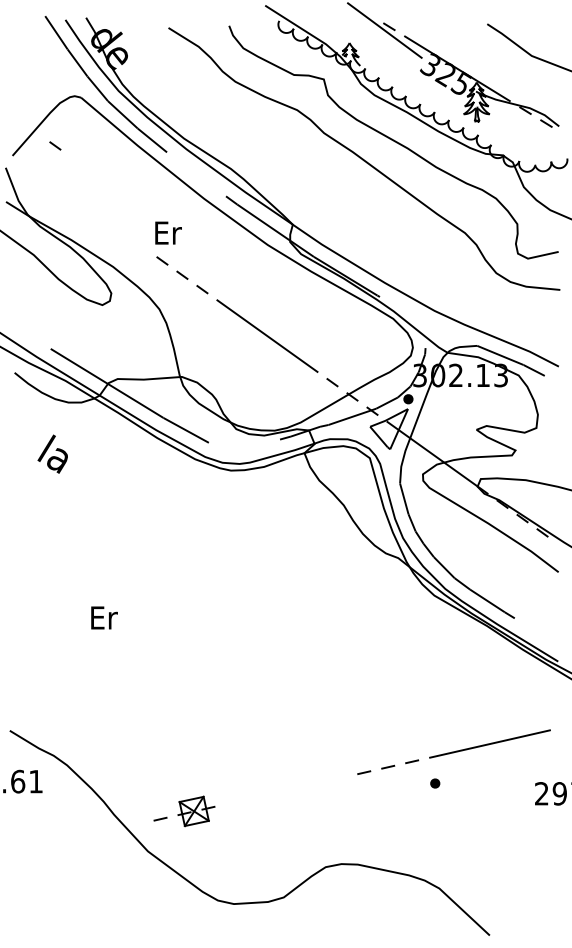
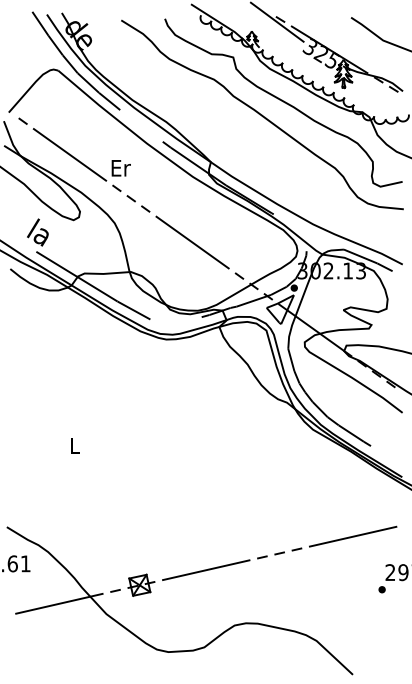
line: (55, 145) -> (23, 120), moved
line: (97, 214) -> (70, 154), added
text: (52, 453) -> (37, 232), moved
text: (104, 617) -> (75, 445), Er -> L
part: (435, 783) -> (382, 589), moved
line: (286, 790) -> (206, 570), added
line: (82, 836) -> (59, 603), added

